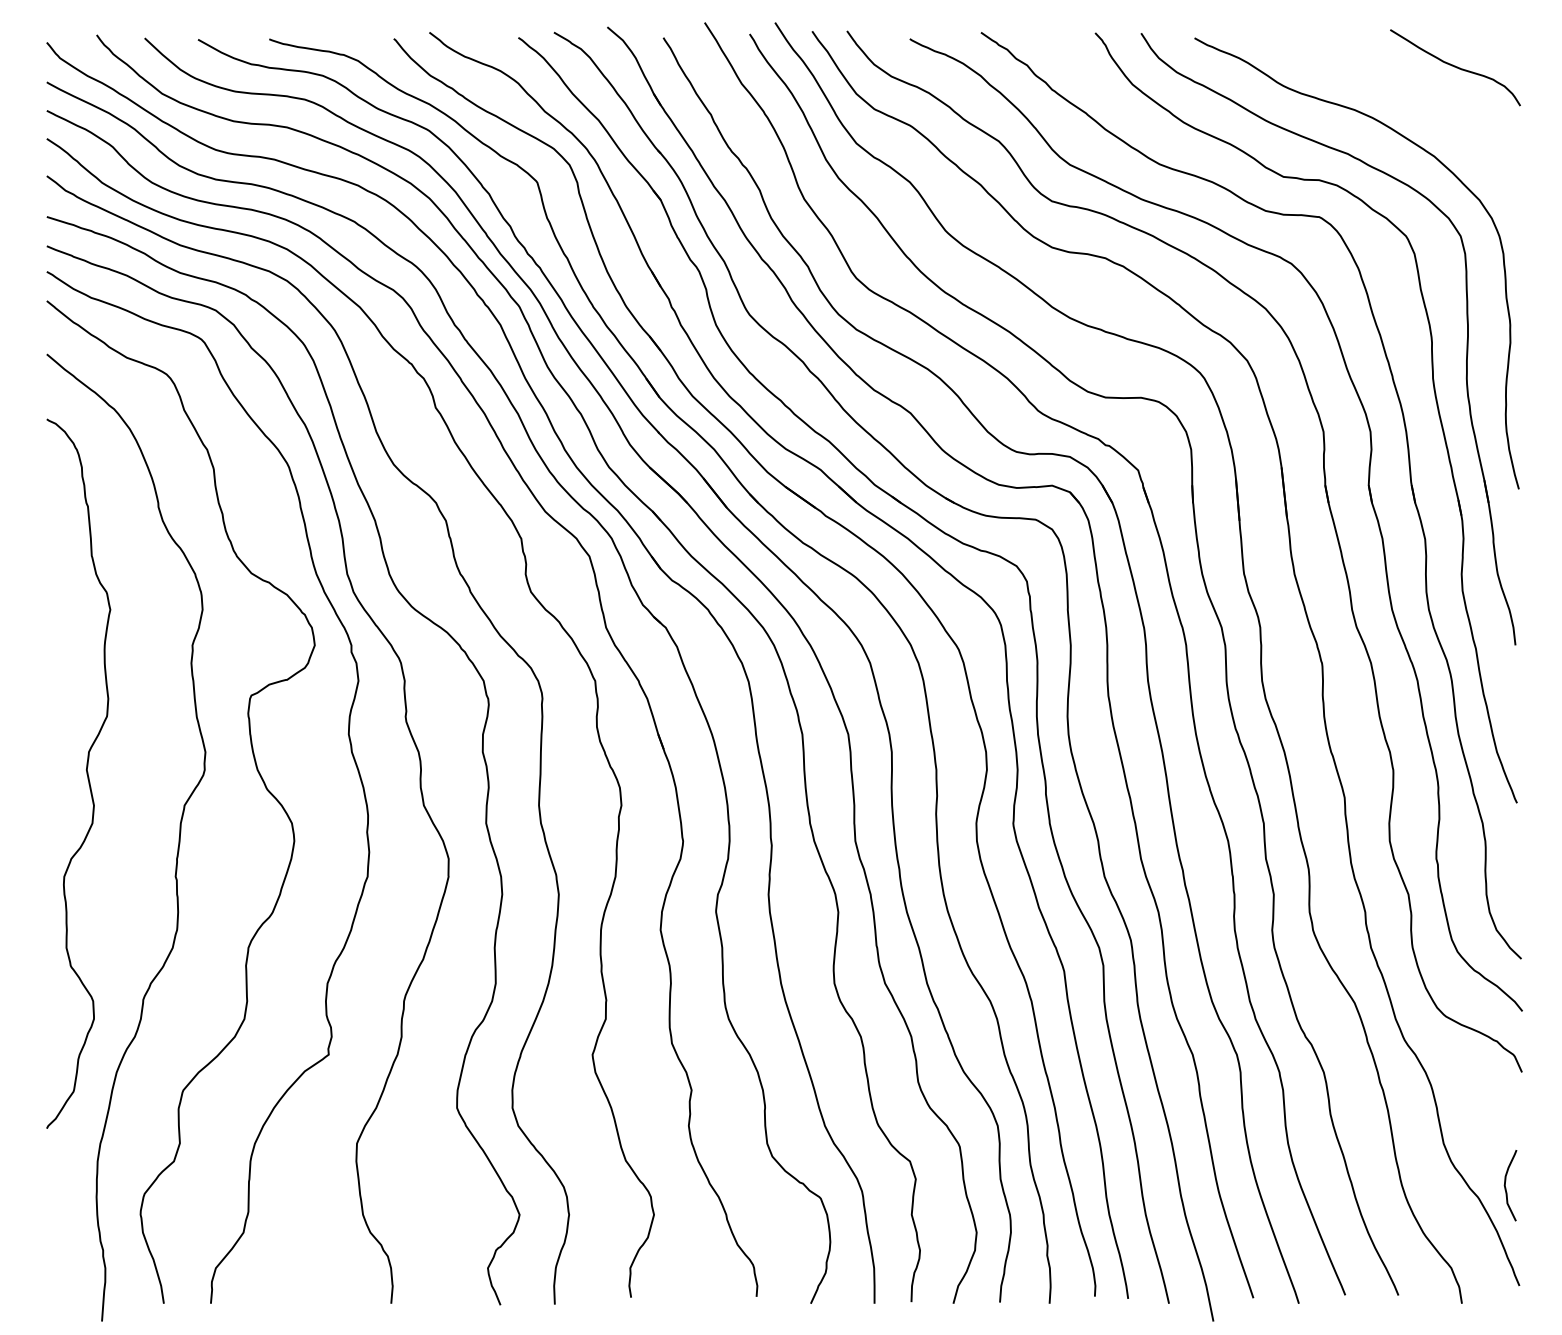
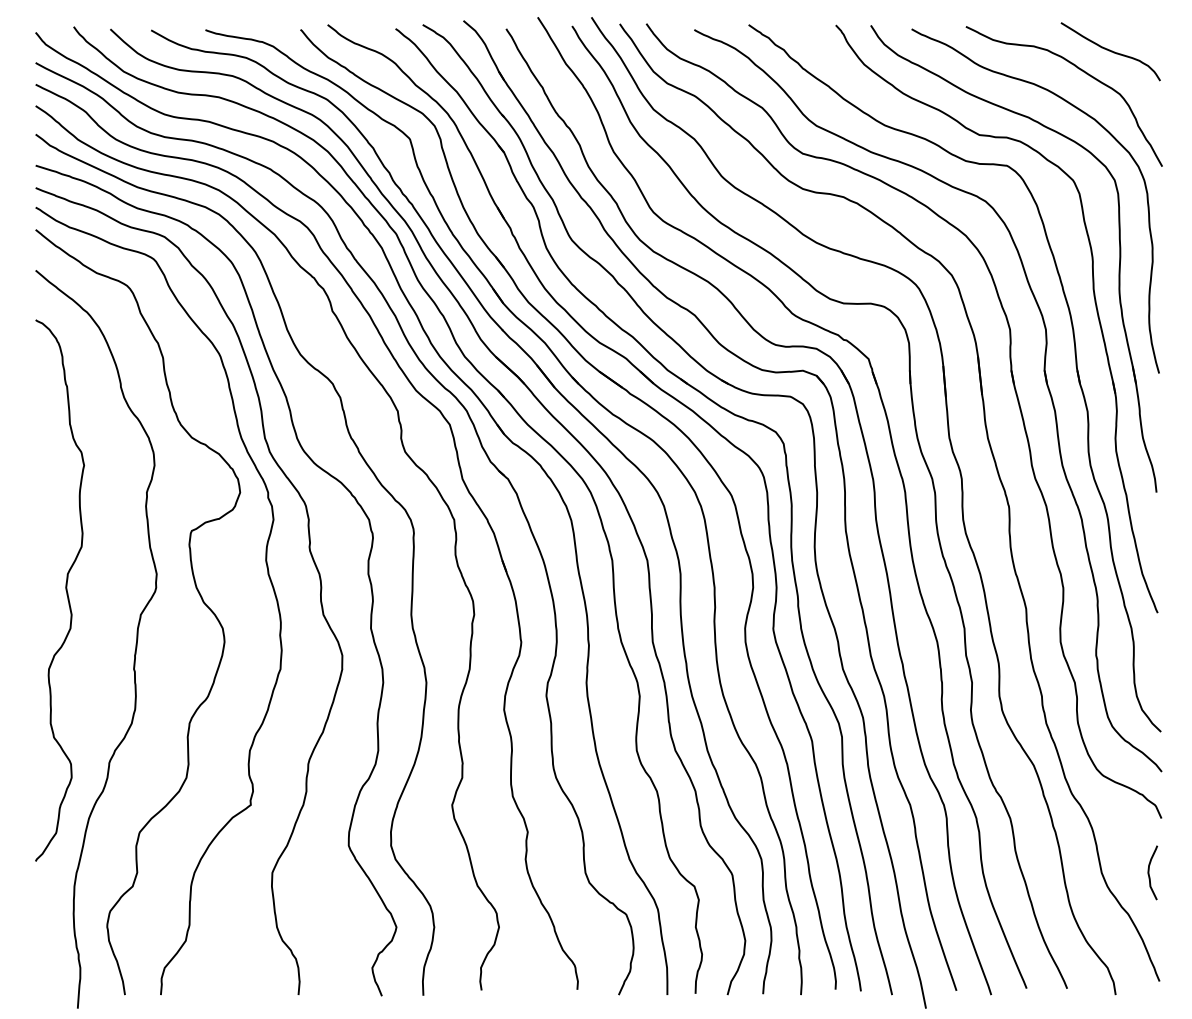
curve: (1416, 92) -> (1081, 70), added
curve: (1506, 1187) -> (1149, 874), moved

